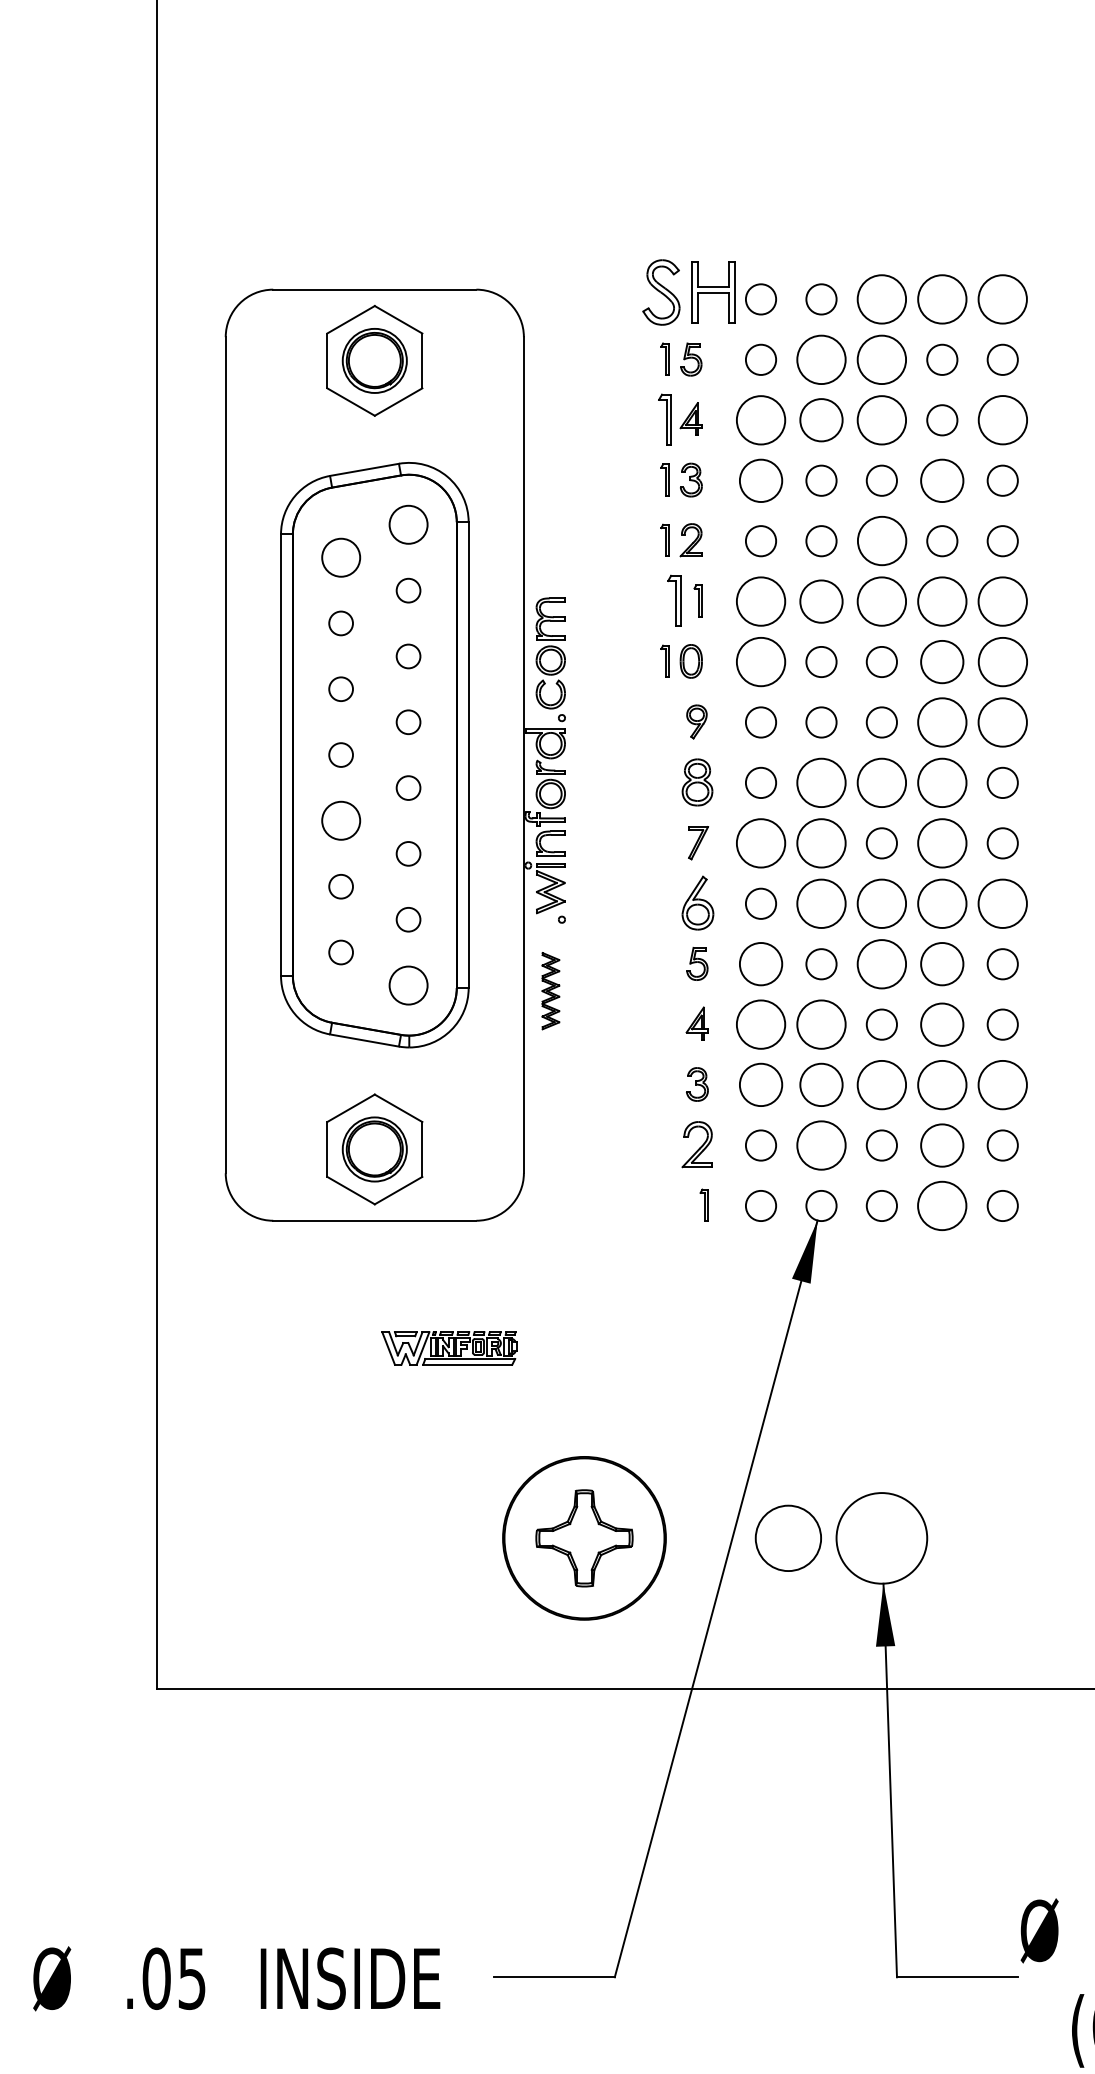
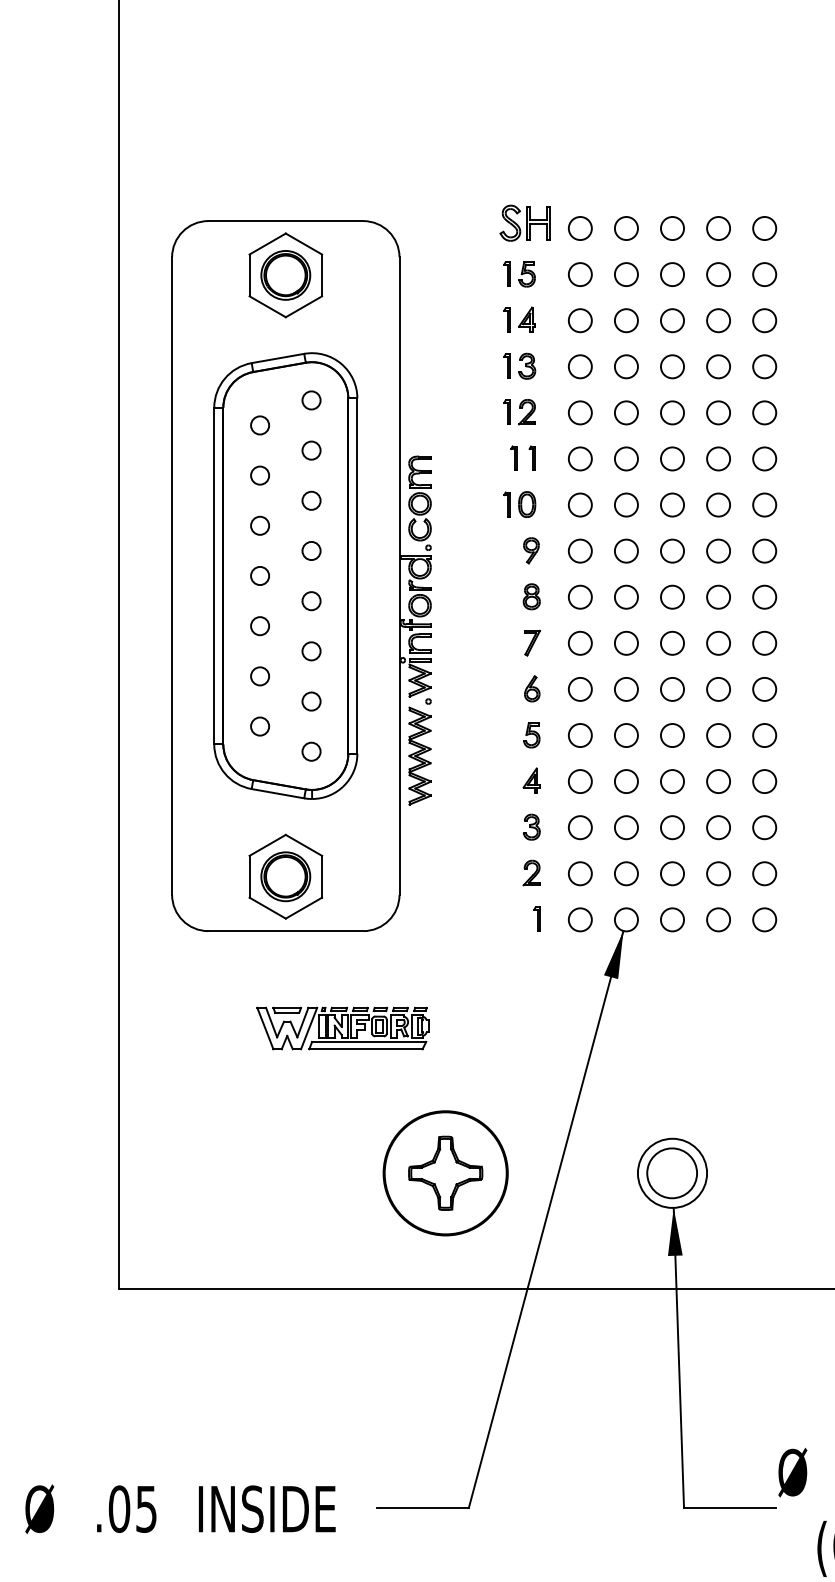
part: (688, 292) -> (525, 223), size x0.71
circle: (881, 299) -> (672, 228), size x0.62
circle: (942, 299) -> (718, 228), size x0.62
circle: (1002, 299) -> (764, 228), size x0.62
circle: (821, 359) -> (626, 274), size x0.62
circle: (881, 359) -> (672, 274), size x0.62
part: (664, 419) -> (506, 320), size x0.62
circle: (760, 420) -> (579, 320), size x0.62
circle: (821, 420) -> (626, 320), size x0.71
circle: (881, 420) -> (672, 320), size x0.62
circle: (1002, 420) -> (764, 320), size x0.62
circle: (760, 480) -> (579, 366), size x0.71
circle: (942, 480) -> (718, 366), size x0.71
circle: (408, 524) -> (311, 400), size x0.62
circle: (881, 541) -> (672, 413), size x0.62
circle: (340, 557) -> (259, 425), size x0.62
part: (673, 600) -> (513, 458), size x0.62
circle: (760, 601) -> (579, 458), size x0.62
circle: (821, 601) -> (626, 458), size x0.71
circle: (881, 601) -> (672, 458), size x0.62
circle: (942, 601) -> (718, 458), size x0.62
circle: (1002, 601) -> (764, 458), size x0.62
circle: (760, 661) -> (579, 504), size x0.62
circle: (942, 661) -> (718, 504), size x0.71
circle: (1002, 661) -> (764, 504), size x0.62
circle: (942, 722) -> (718, 551), size x0.62
circle: (1002, 722) -> (764, 551), size x0.62
part: (696, 781) -> (531, 596), size x0.71
circle: (821, 782) -> (626, 596), size x0.62
circle: (881, 782) -> (672, 596), size x0.62
circle: (942, 782) -> (718, 596), size x0.62
circle: (340, 820) -> (259, 625), size x0.62
circle: (760, 843) -> (579, 643), size x0.62
circle: (821, 843) -> (626, 643), size x0.62
circle: (942, 843) -> (718, 643), size x0.62
part: (697, 902) -> (531, 688), size x0.62
circle: (821, 903) -> (626, 689), size x0.62
circle: (881, 903) -> (672, 689), size x0.62
circle: (942, 903) -> (718, 689), size x0.62
circle: (1002, 903) -> (764, 689), size x0.62
circle: (760, 964) -> (579, 735), size x0.71
circle: (881, 964) -> (672, 735), size x0.62
circle: (942, 964) -> (718, 735), size x0.71
circle: (408, 985) -> (311, 751), size x0.62
part: (550, 990) -> (419, 755), size x1.67
circle: (760, 1024) -> (579, 781), size x0.62
circle: (821, 1024) -> (626, 781), size x0.62
circle: (942, 1024) -> (718, 781), size x0.71
circle: (760, 1085) -> (579, 827), size x0.71
circle: (821, 1085) -> (626, 827), size x0.71
circle: (881, 1085) -> (672, 827), size x0.62
circle: (942, 1085) -> (718, 827), size x0.62
circle: (1002, 1085) -> (764, 827), size x0.62
part: (696, 1144) -> (531, 872), size x0.71
circle: (821, 1145) -> (626, 873), size x0.62
circle: (942, 1145) -> (718, 873), size x0.71
circle: (942, 1205) -> (718, 919), size x0.62
part: (449, 1348) -> (342, 1028), size x1.67
circle: (787, 1537) -> (671, 1172), moved

